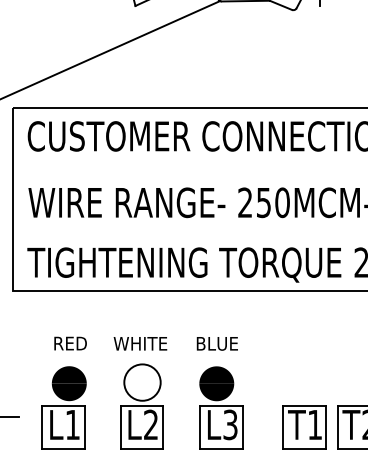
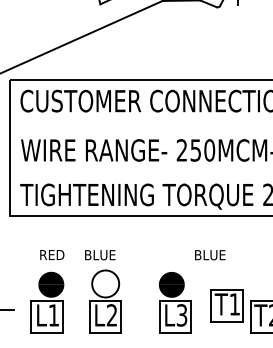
text: (139, 344) -> (103, 255), WHITE -> BLUE
text: (217, 344) -> (210, 255), moved
part: (221, 407) -> (175, 302), moved
part: (303, 426) -> (226, 305), moved

